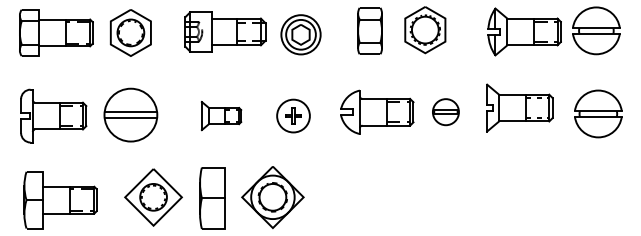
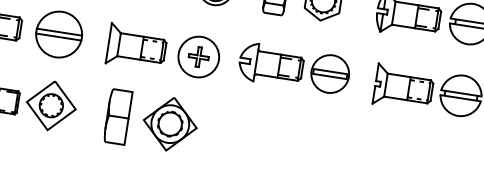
part: (519, 107) -> (403, 87), moved
part: (445, 111) -> (330, 73), size x1.67
part: (221, 115) -> (136, 46), size x1.67
part: (293, 115) -> (198, 56), size x1.43
part: (153, 197) -> (51, 105), moved

